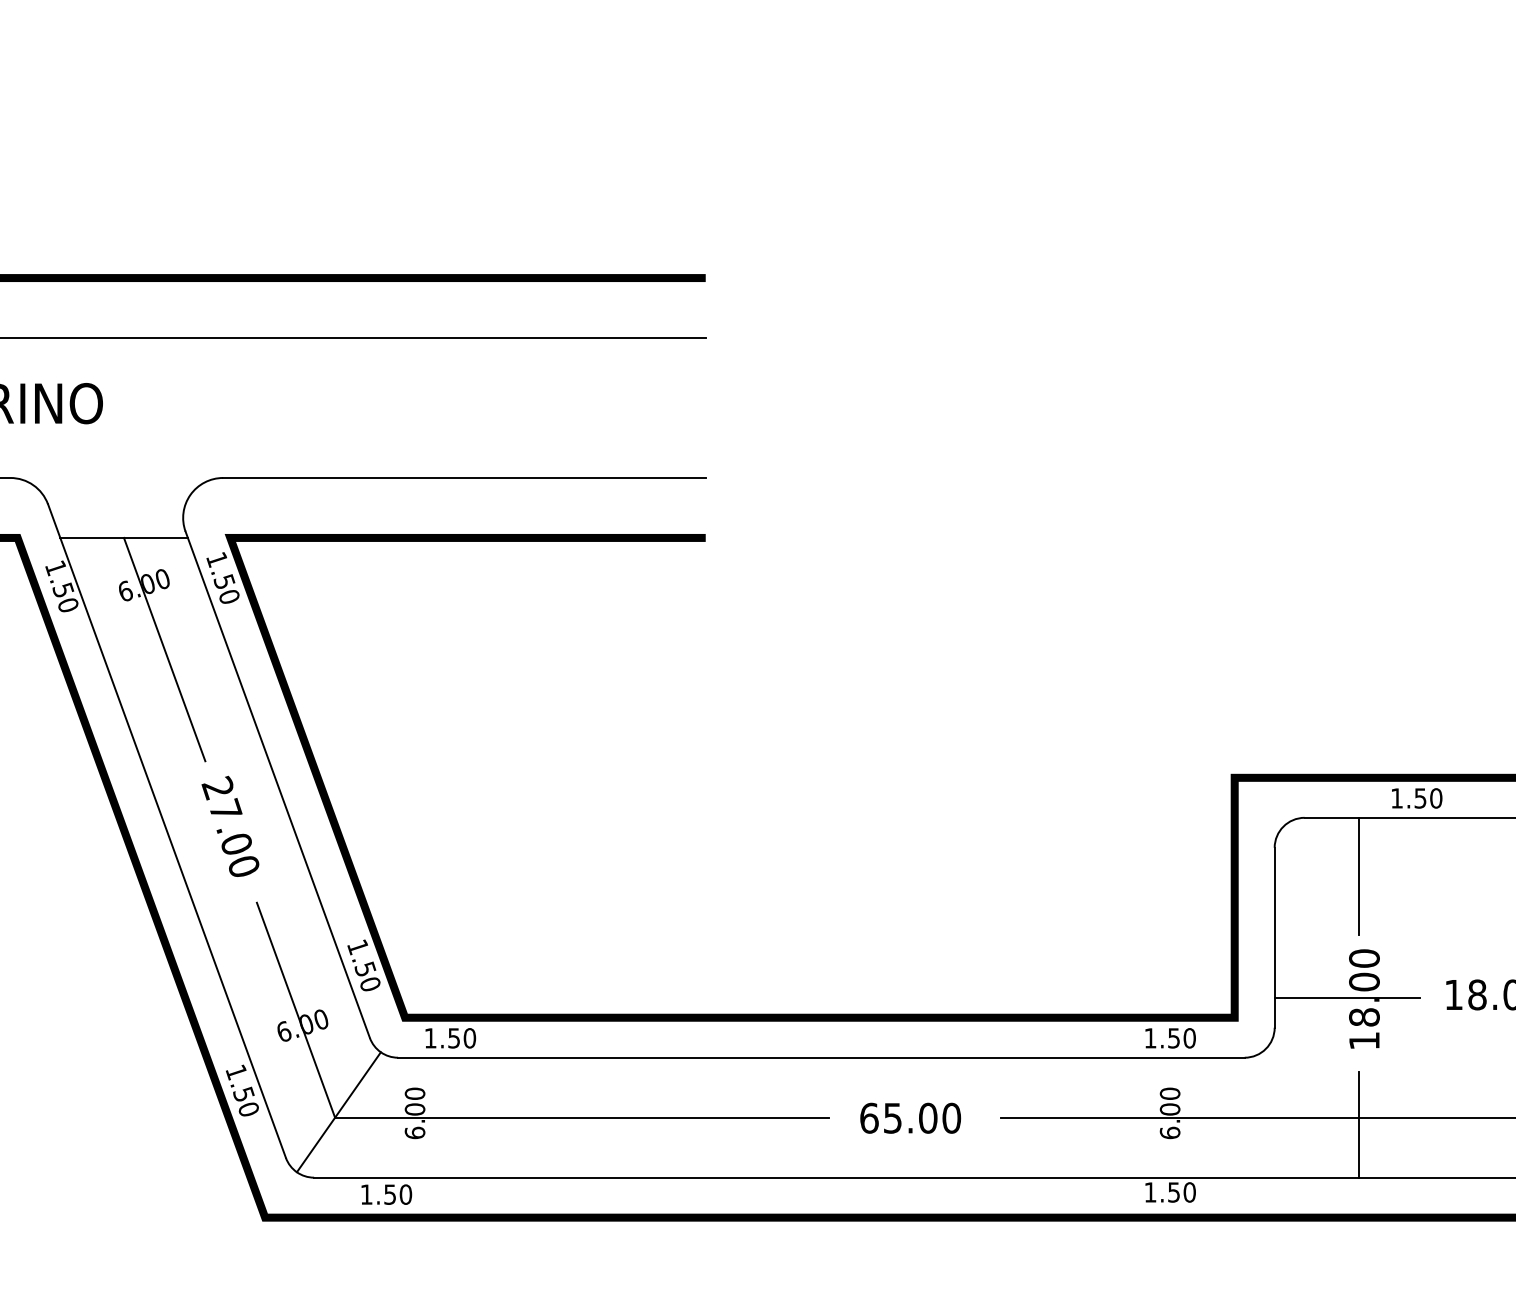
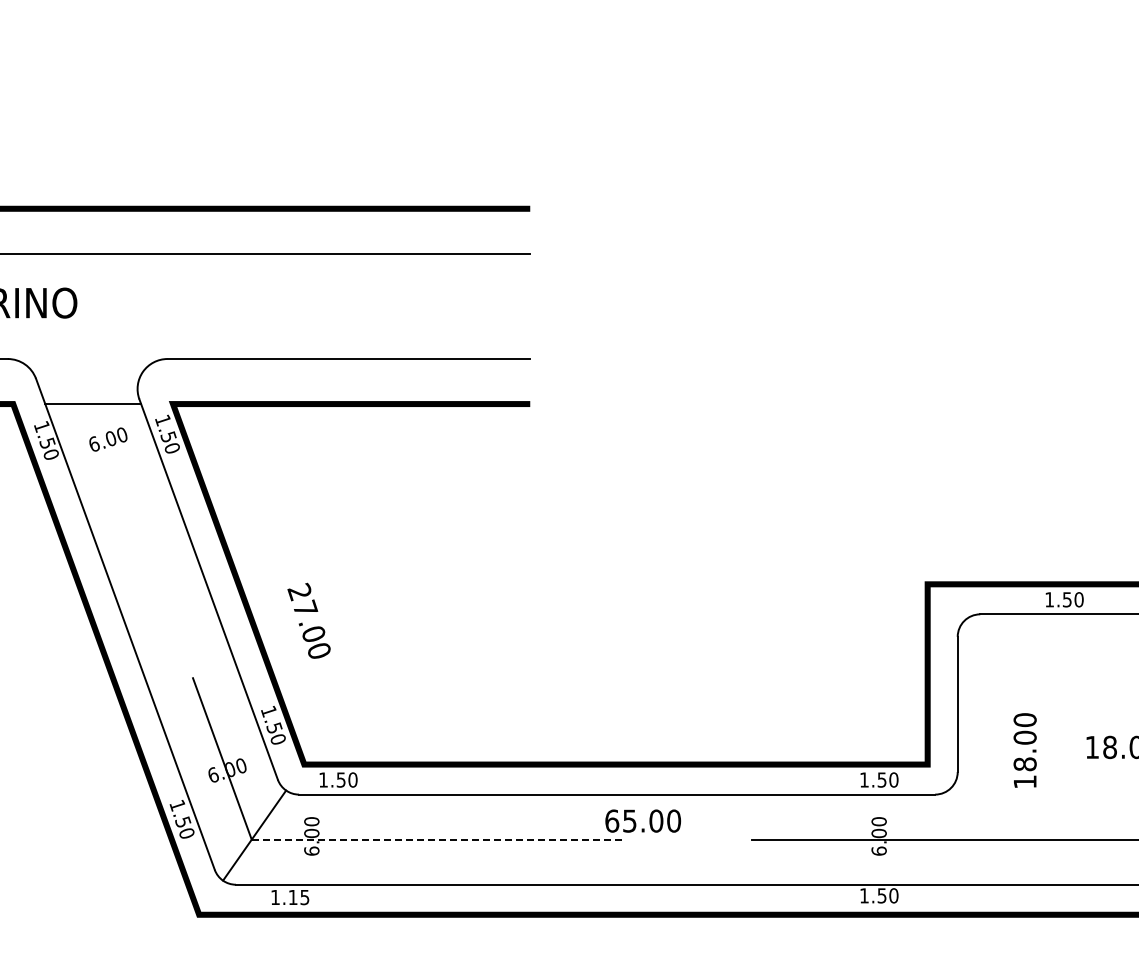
line: (164, 648) -> (123, 487), removed
text: (229, 826) -> (308, 620), moved
line: (1359, 876) -> (1021, 658), removed
line: (1347, 997) -> (1012, 749), removed
line: (582, 1117) -> (437, 839), solid -> dashed
text: (909, 1117) -> (642, 820), moved
line: (1359, 1124) -> (1021, 844), removed
text: (397, 1194) -> (298, 897), 1.50 -> 1.15

